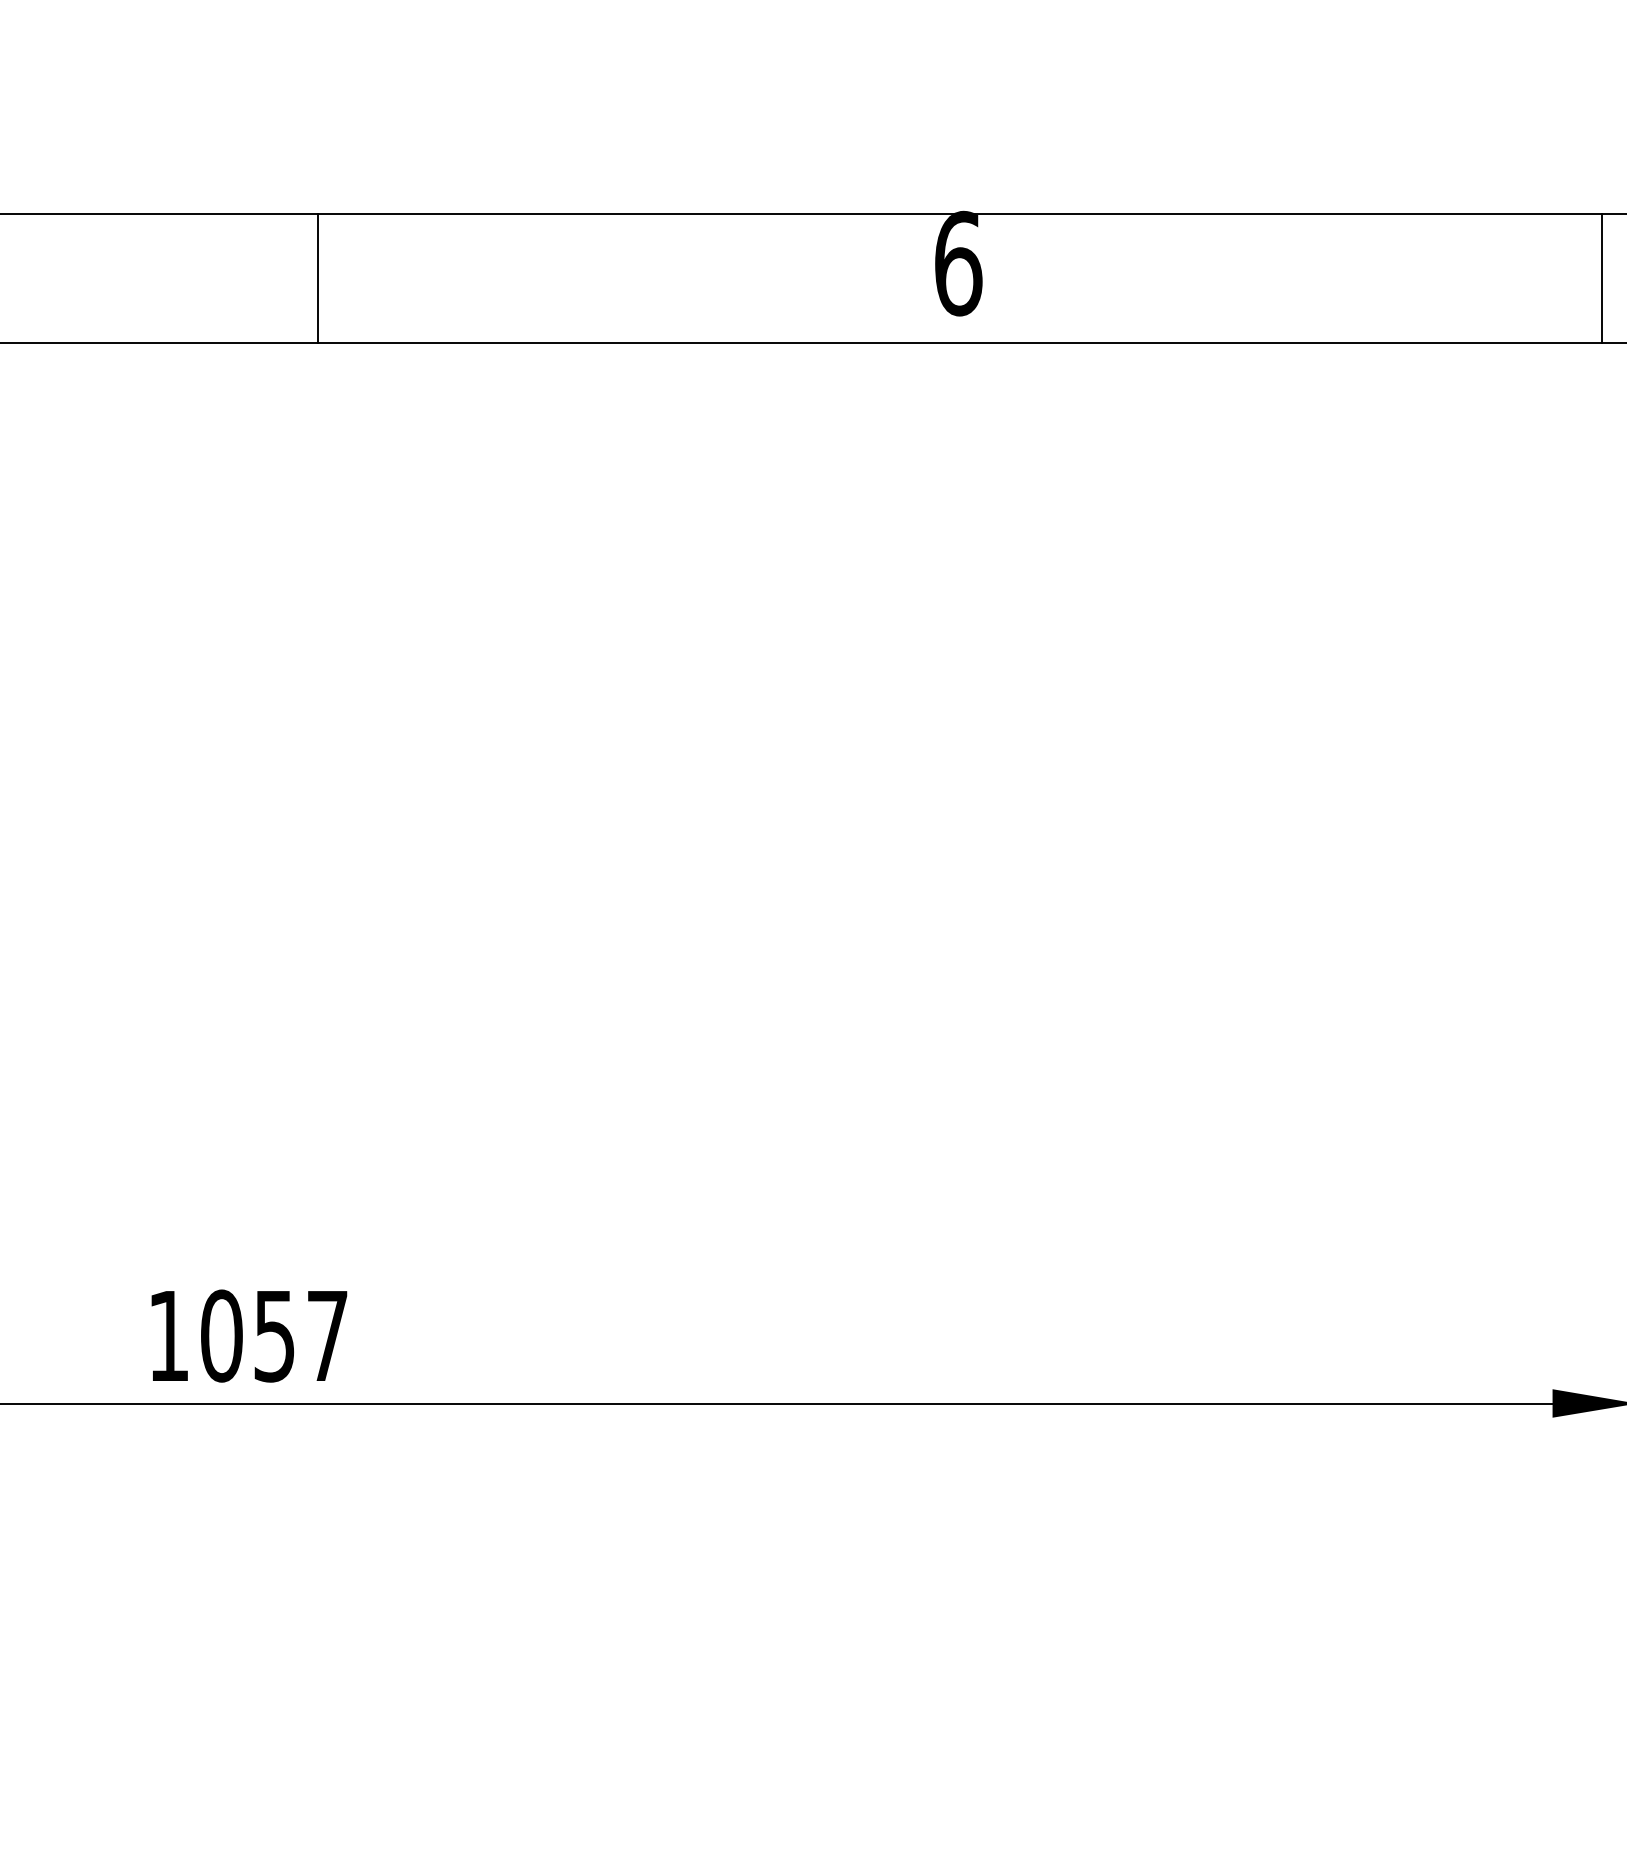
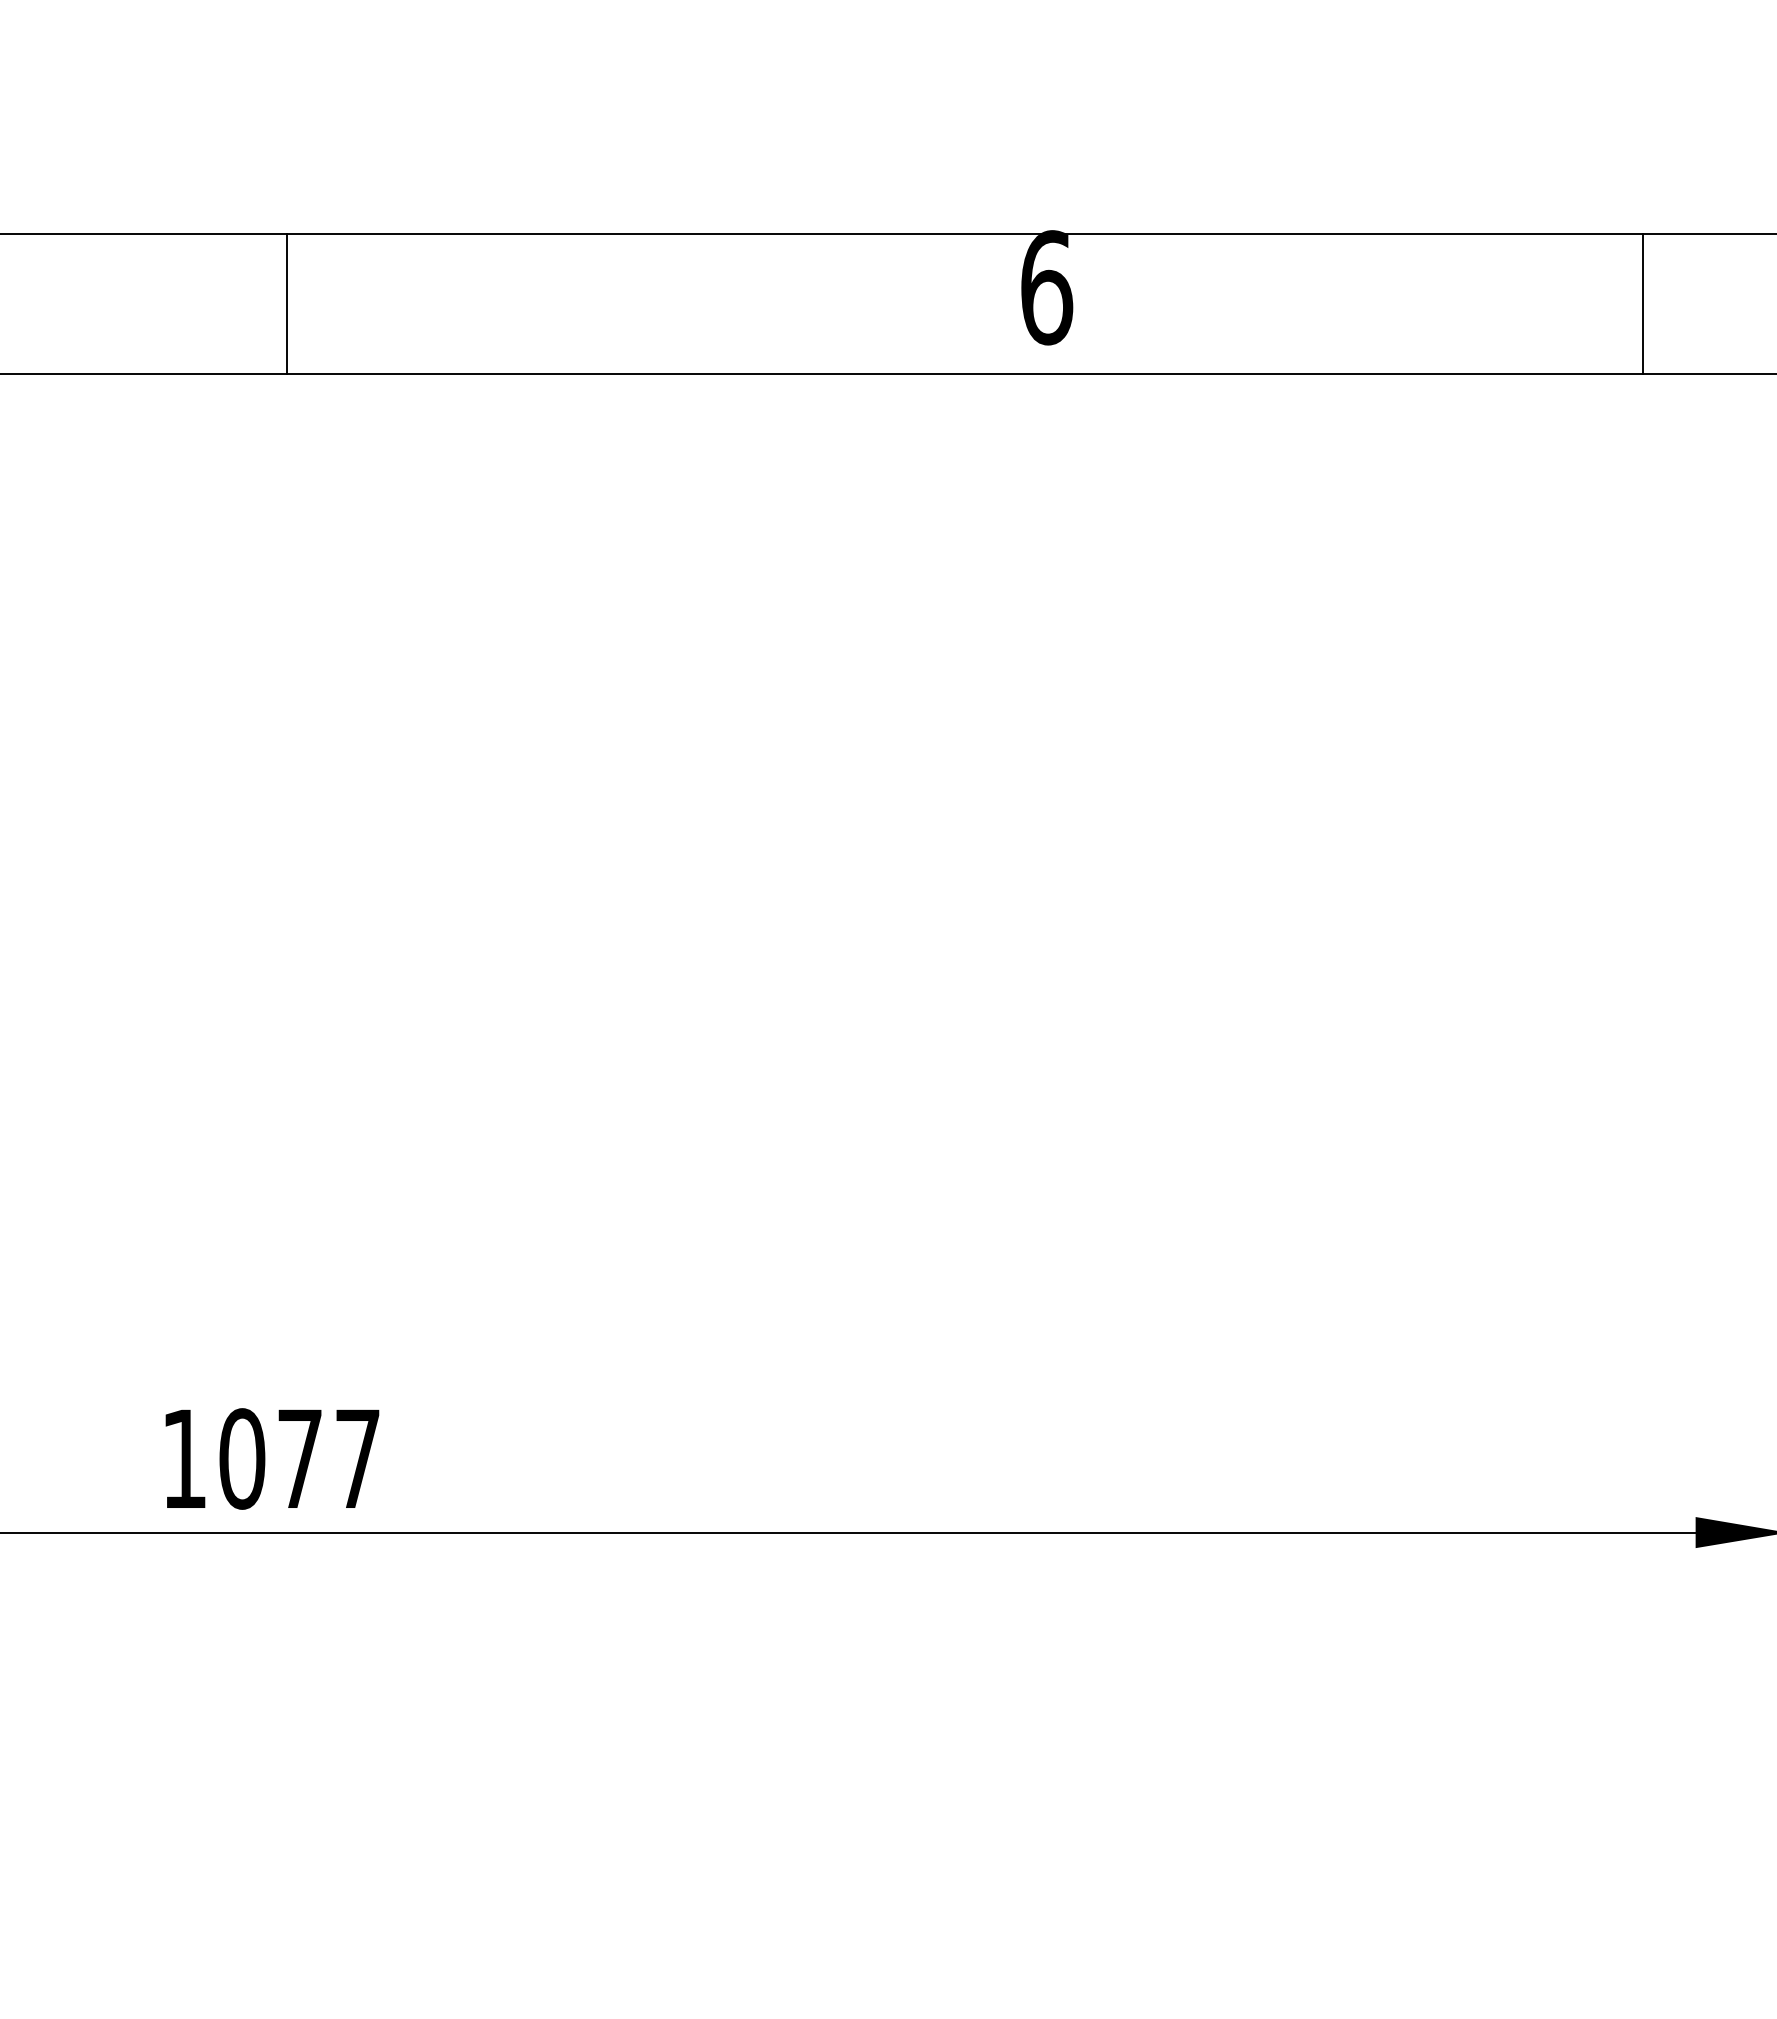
line: (317, 278) -> (286, 304), moved
line: (1601, 278) -> (1643, 304), moved
text: (274, 1336) -> (299, 1459), 1057 -> 1077

